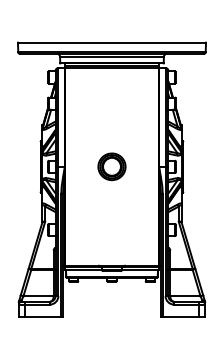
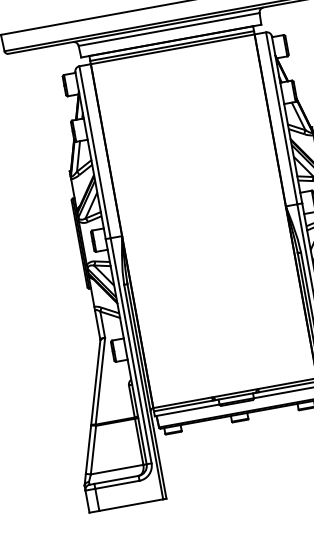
part: (111, 166) -> (203, 220), removed

